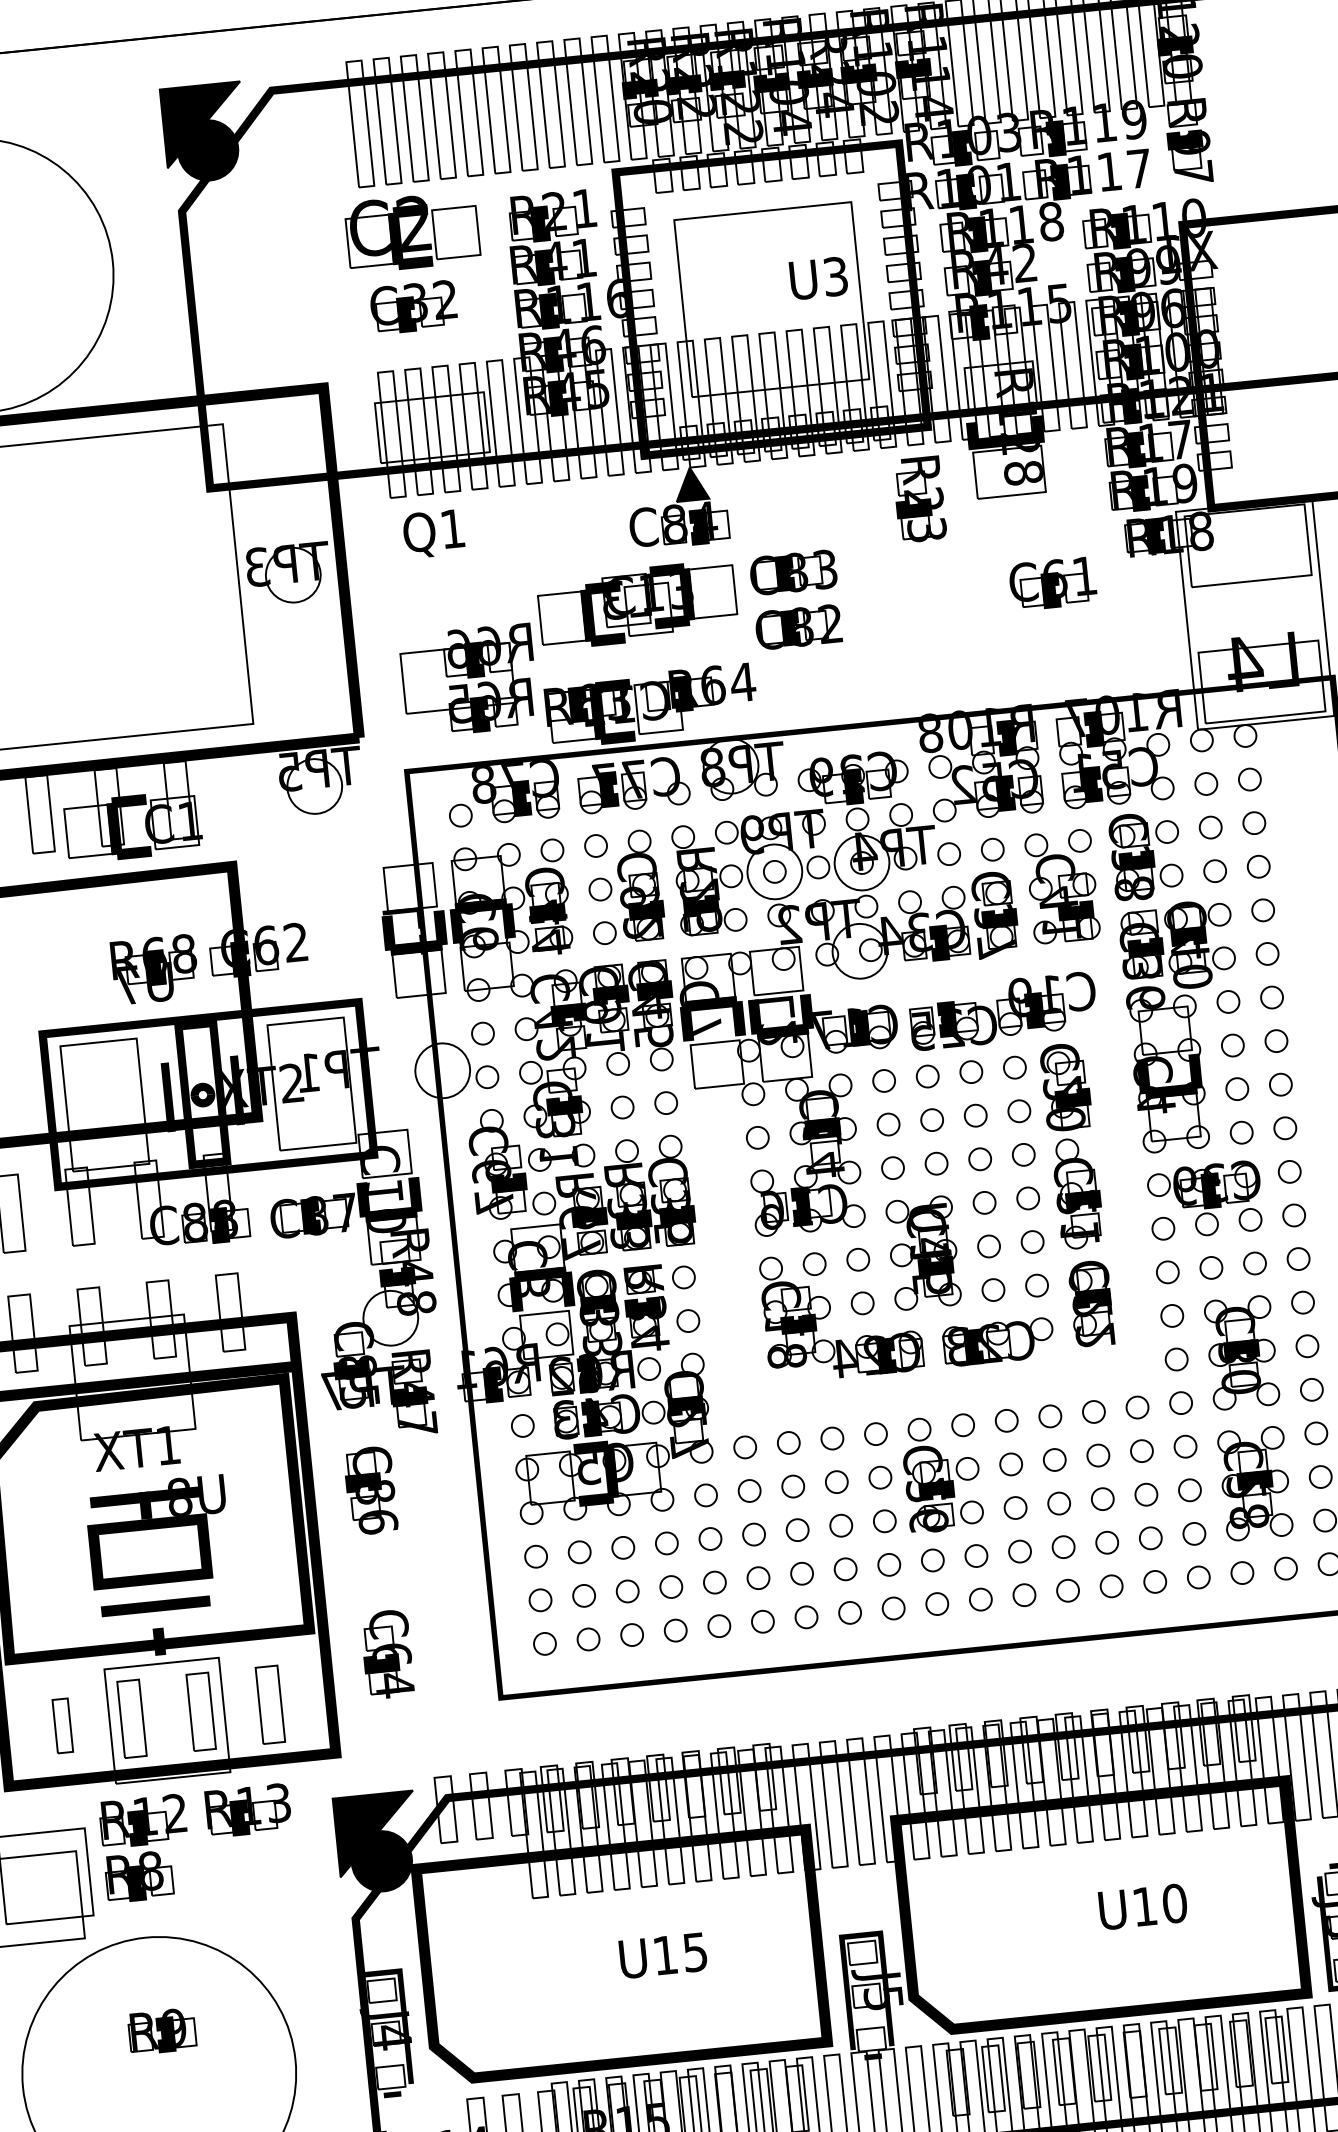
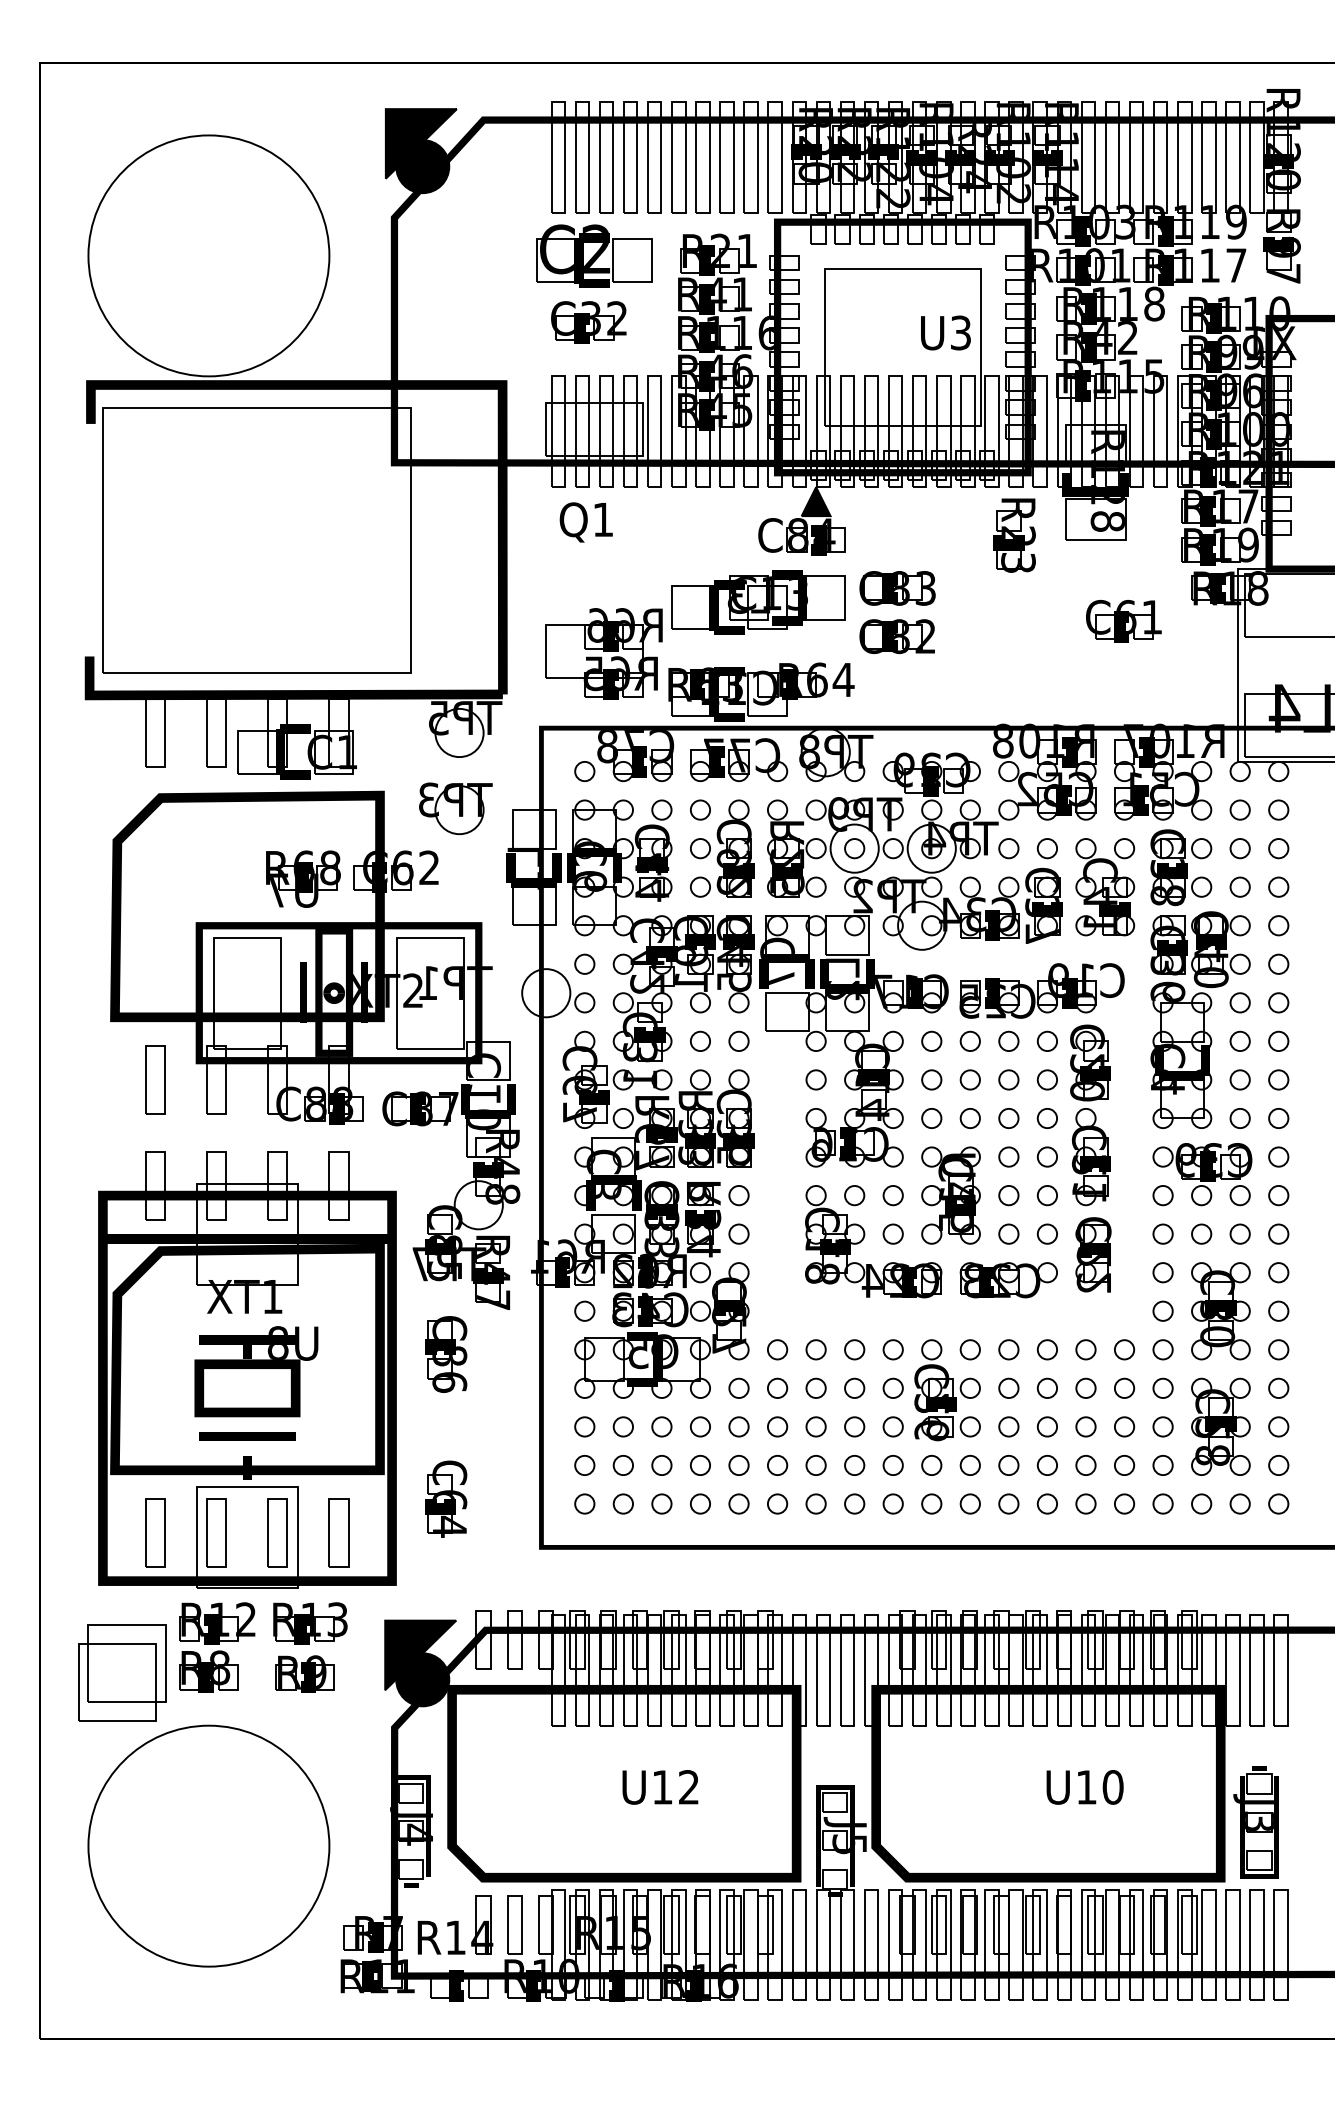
part: (288, 573) -> (455, 808), moved
part: (62, 1725) -> (155, 1532), size x1.43
text: (694, 1952) -> (688, 1787), U15 -> U12
part: (161, 2030) -> (304, 1673), moved

